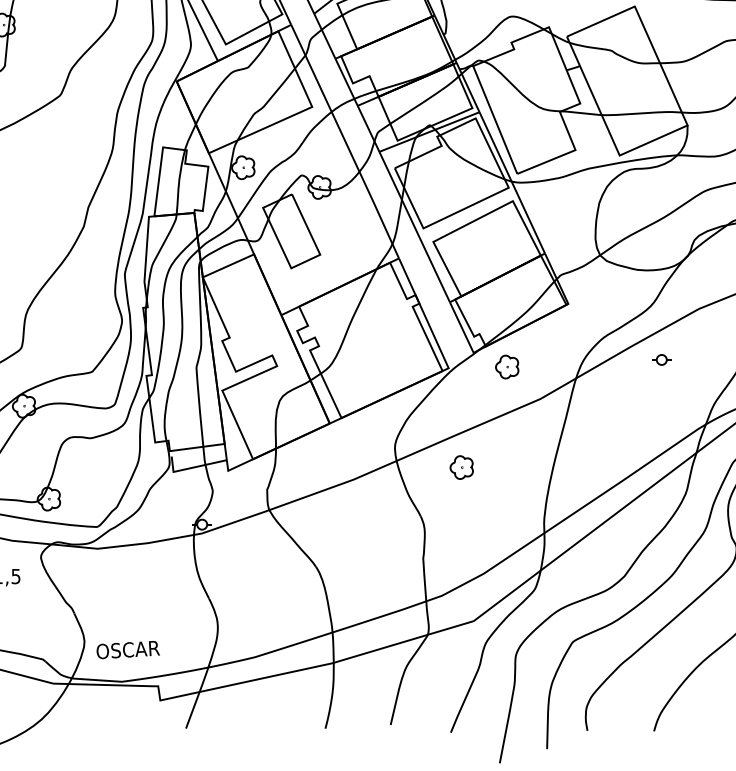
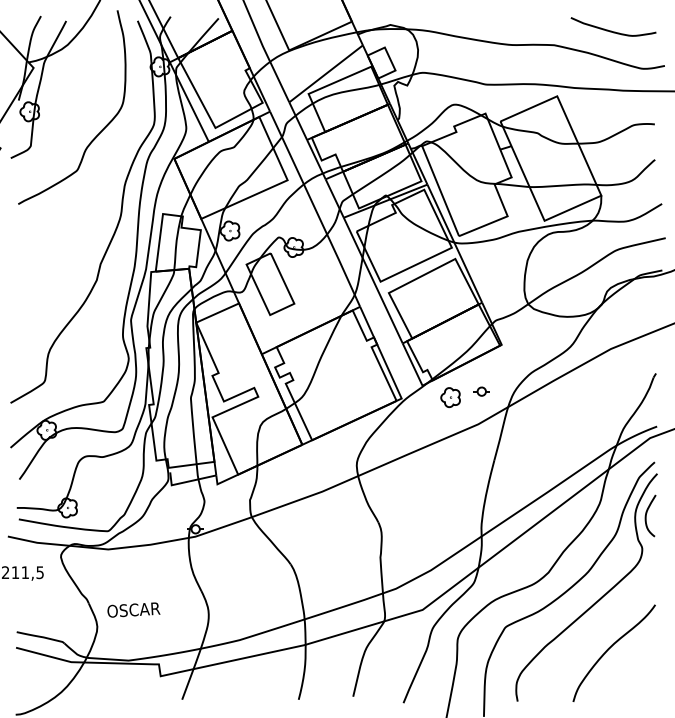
part: (661, 359) -> (481, 391), moved
part: (461, 467) -> (412, 481), removed
text: (127, 649) -> (133, 609), moved

